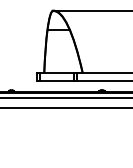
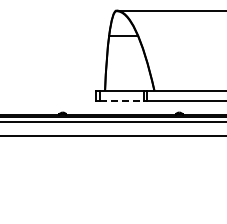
line: (57, 80) -> (122, 100), solid -> dashed

